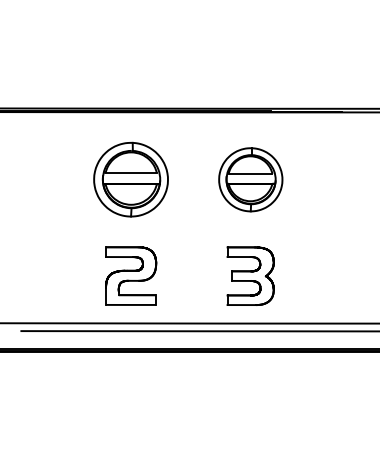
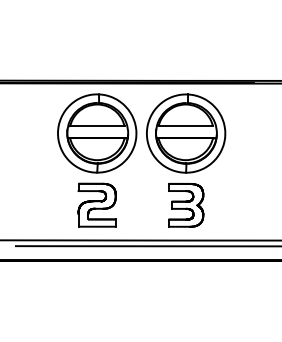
part: (130, 179) -> (96, 133), size x1.43
part: (250, 179) -> (185, 133), size x1.67

